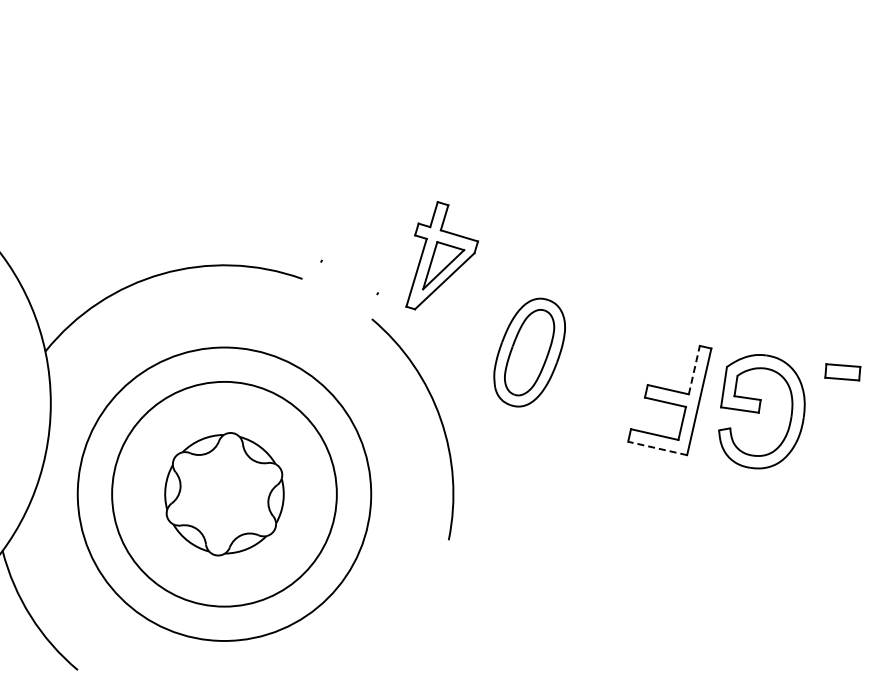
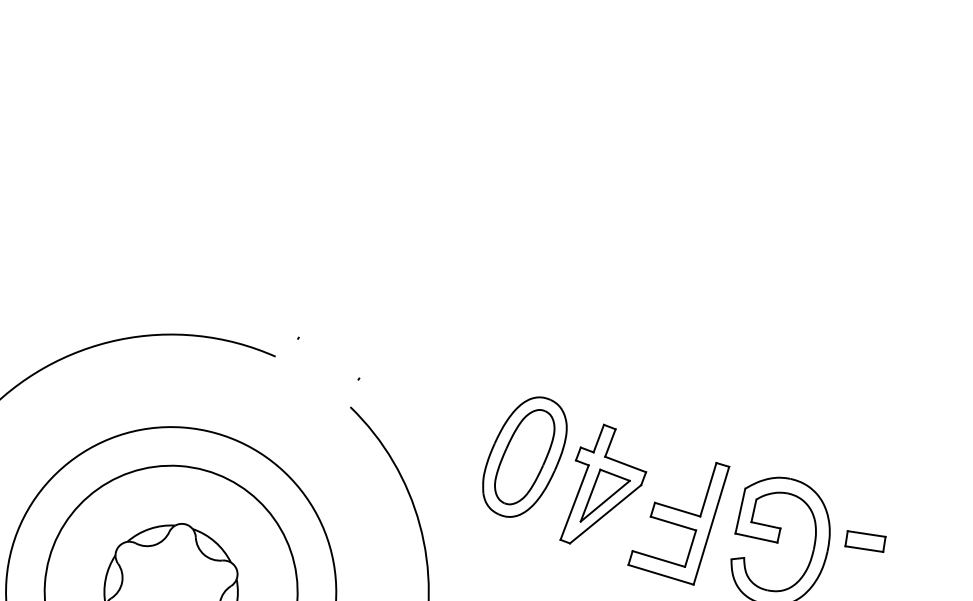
part: (441, 255) -> (603, 485), moved
line: (694, 370) -> (708, 490), dashed -> solid
part: (842, 372) -> (865, 541), moved
line: (657, 448) -> (660, 574), dashed -> solid

